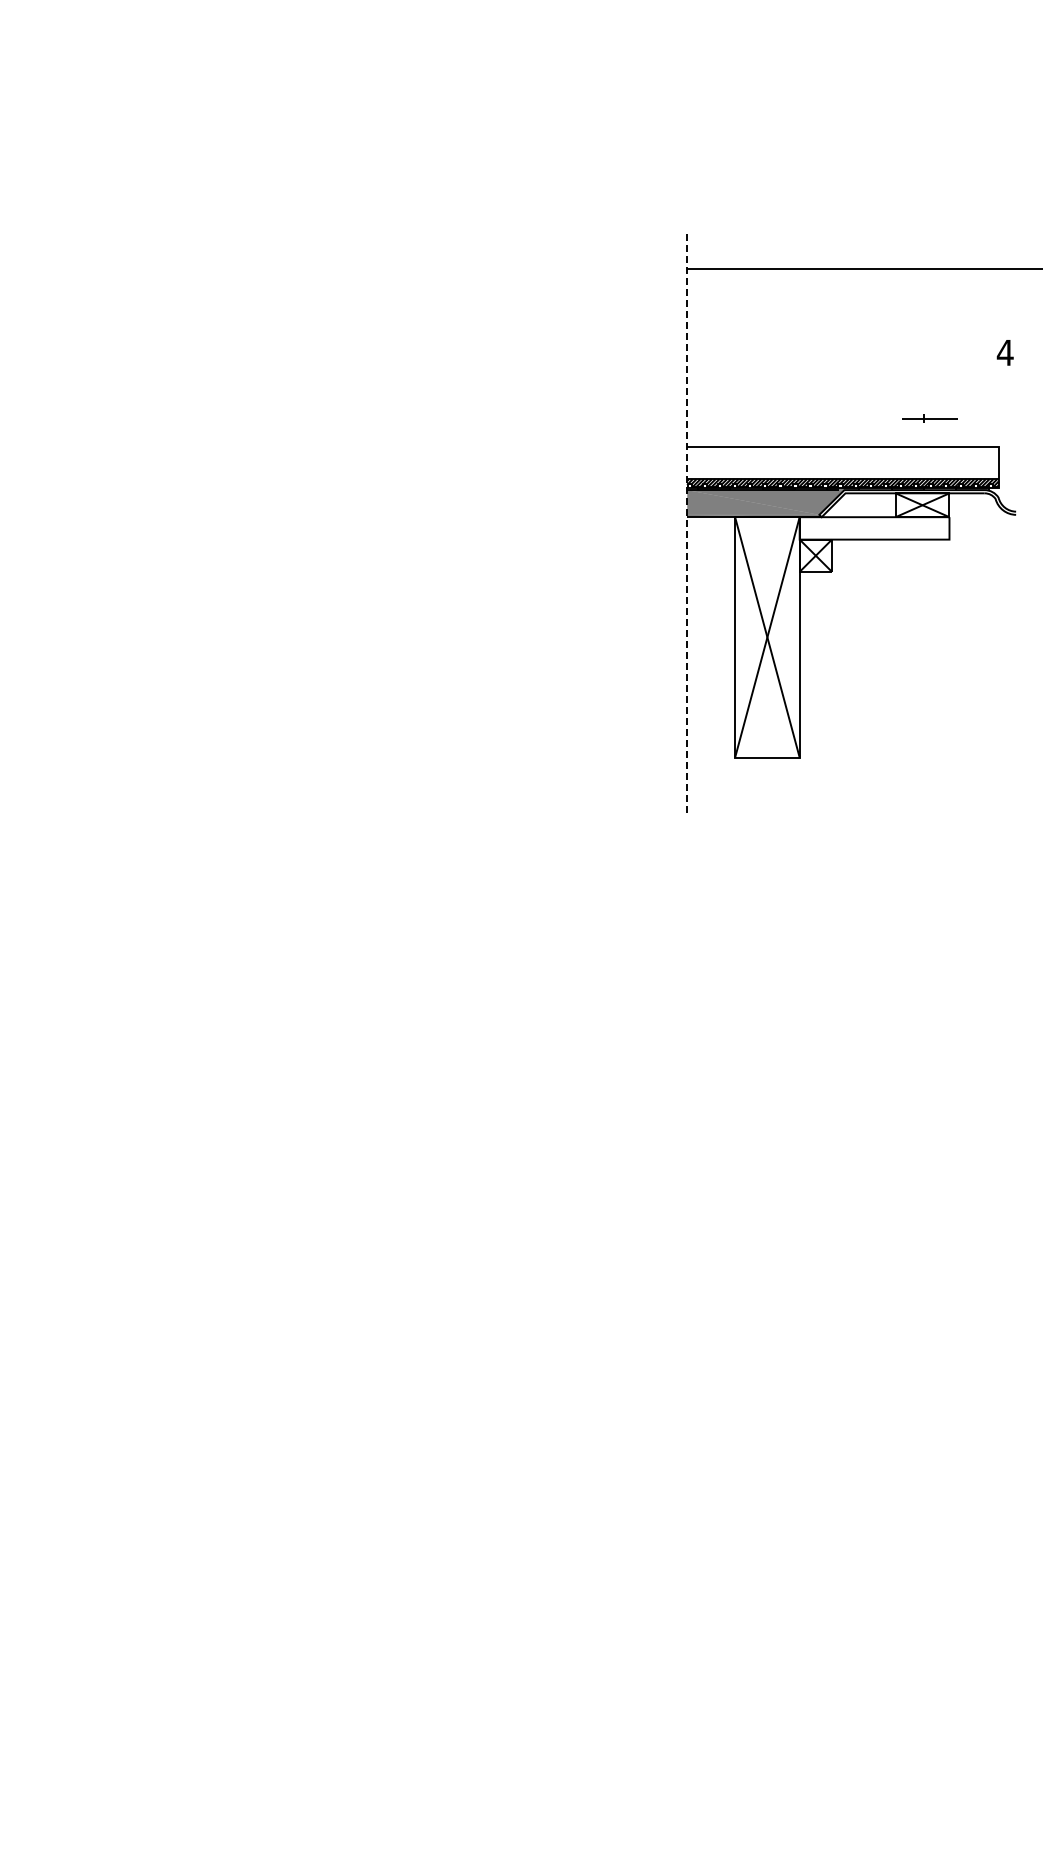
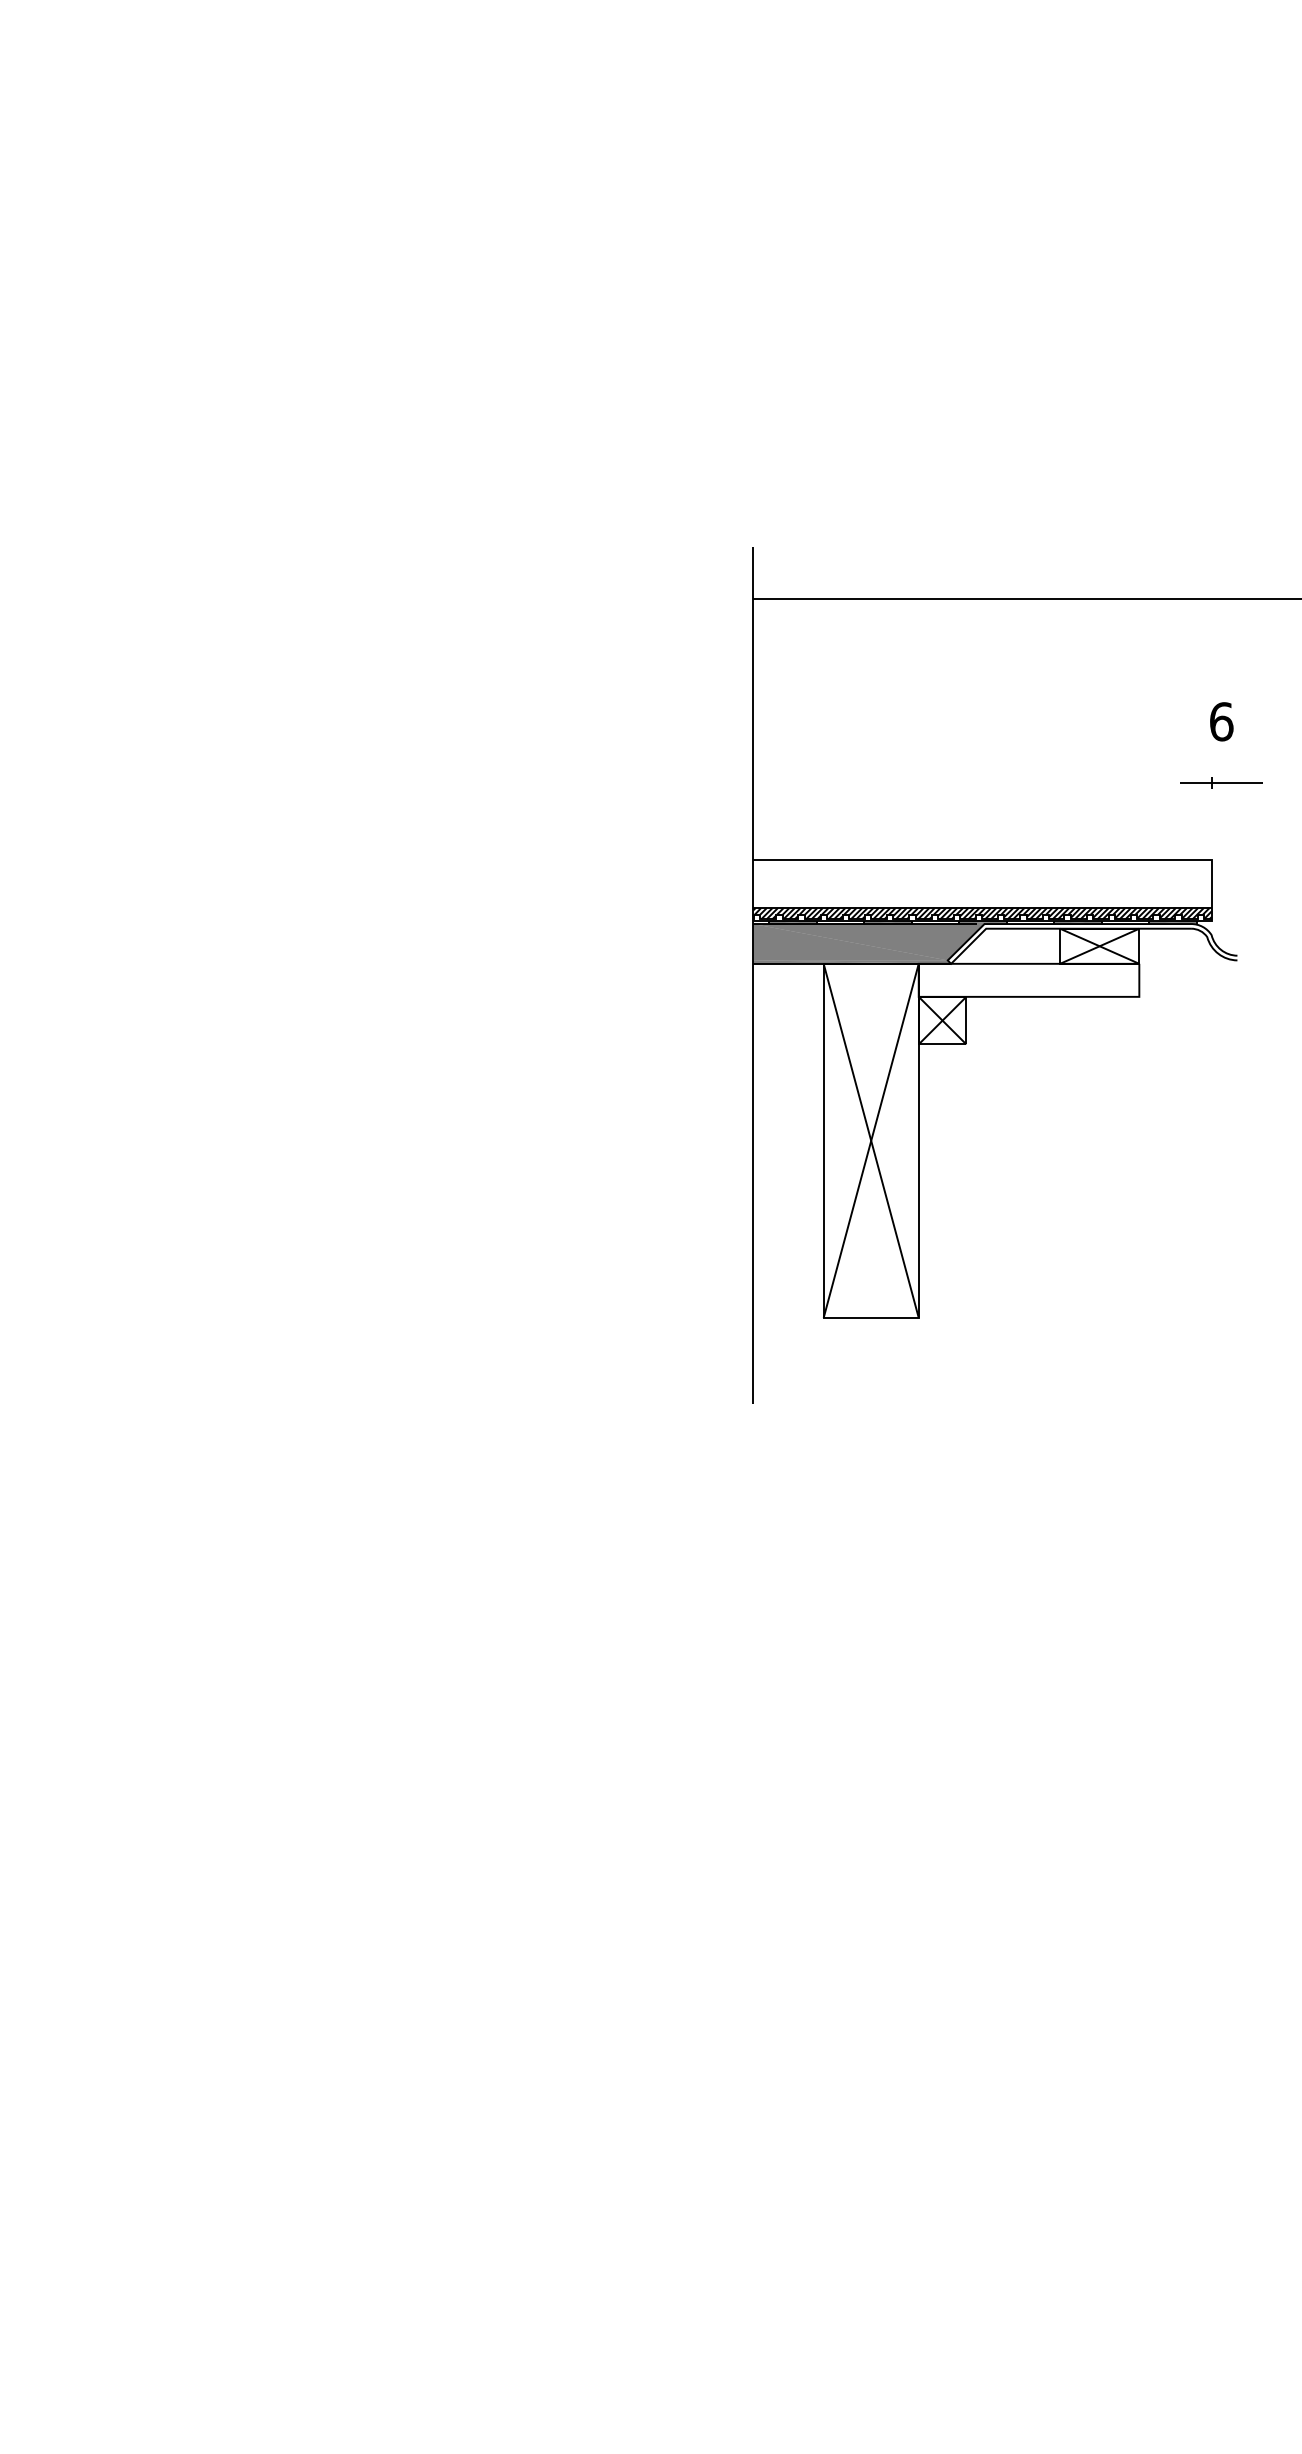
text: (1004, 352) -> (1220, 721), 4 -> 6
part: (929, 418) -> (1220, 783), moved
line: (687, 525) -> (753, 976), dashed -> solid

